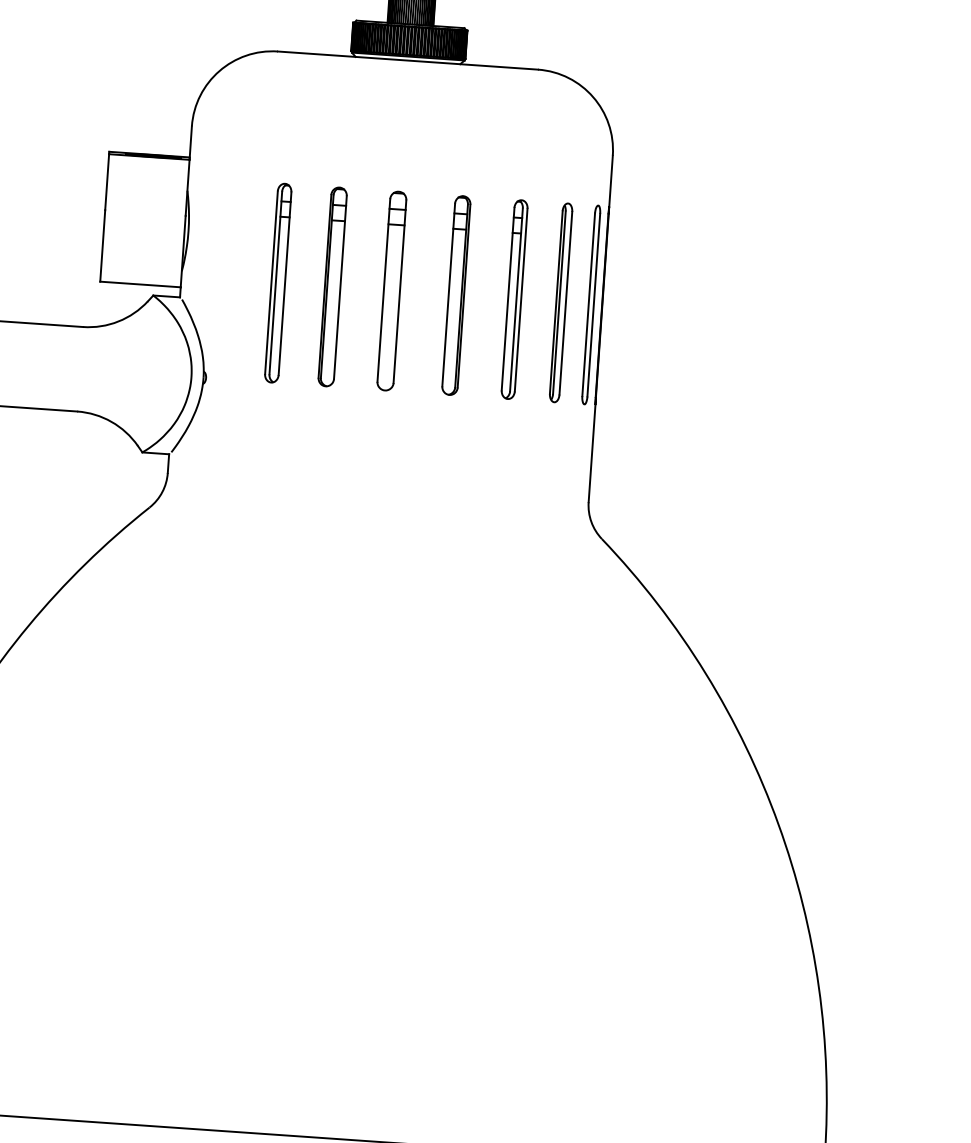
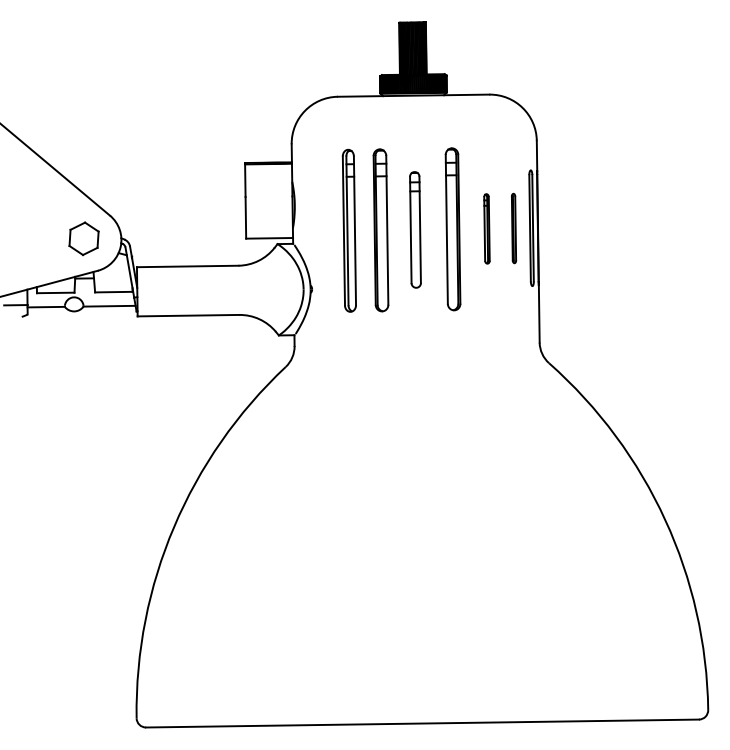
part: (276, 282) -> (348, 230), size x1.4
part: (331, 287) -> (380, 230), size x1.4
part: (455, 295) -> (452, 229), size x1.4
part: (513, 298) -> (486, 228), size x0.6
part: (560, 302) -> (513, 228), size x0.6

